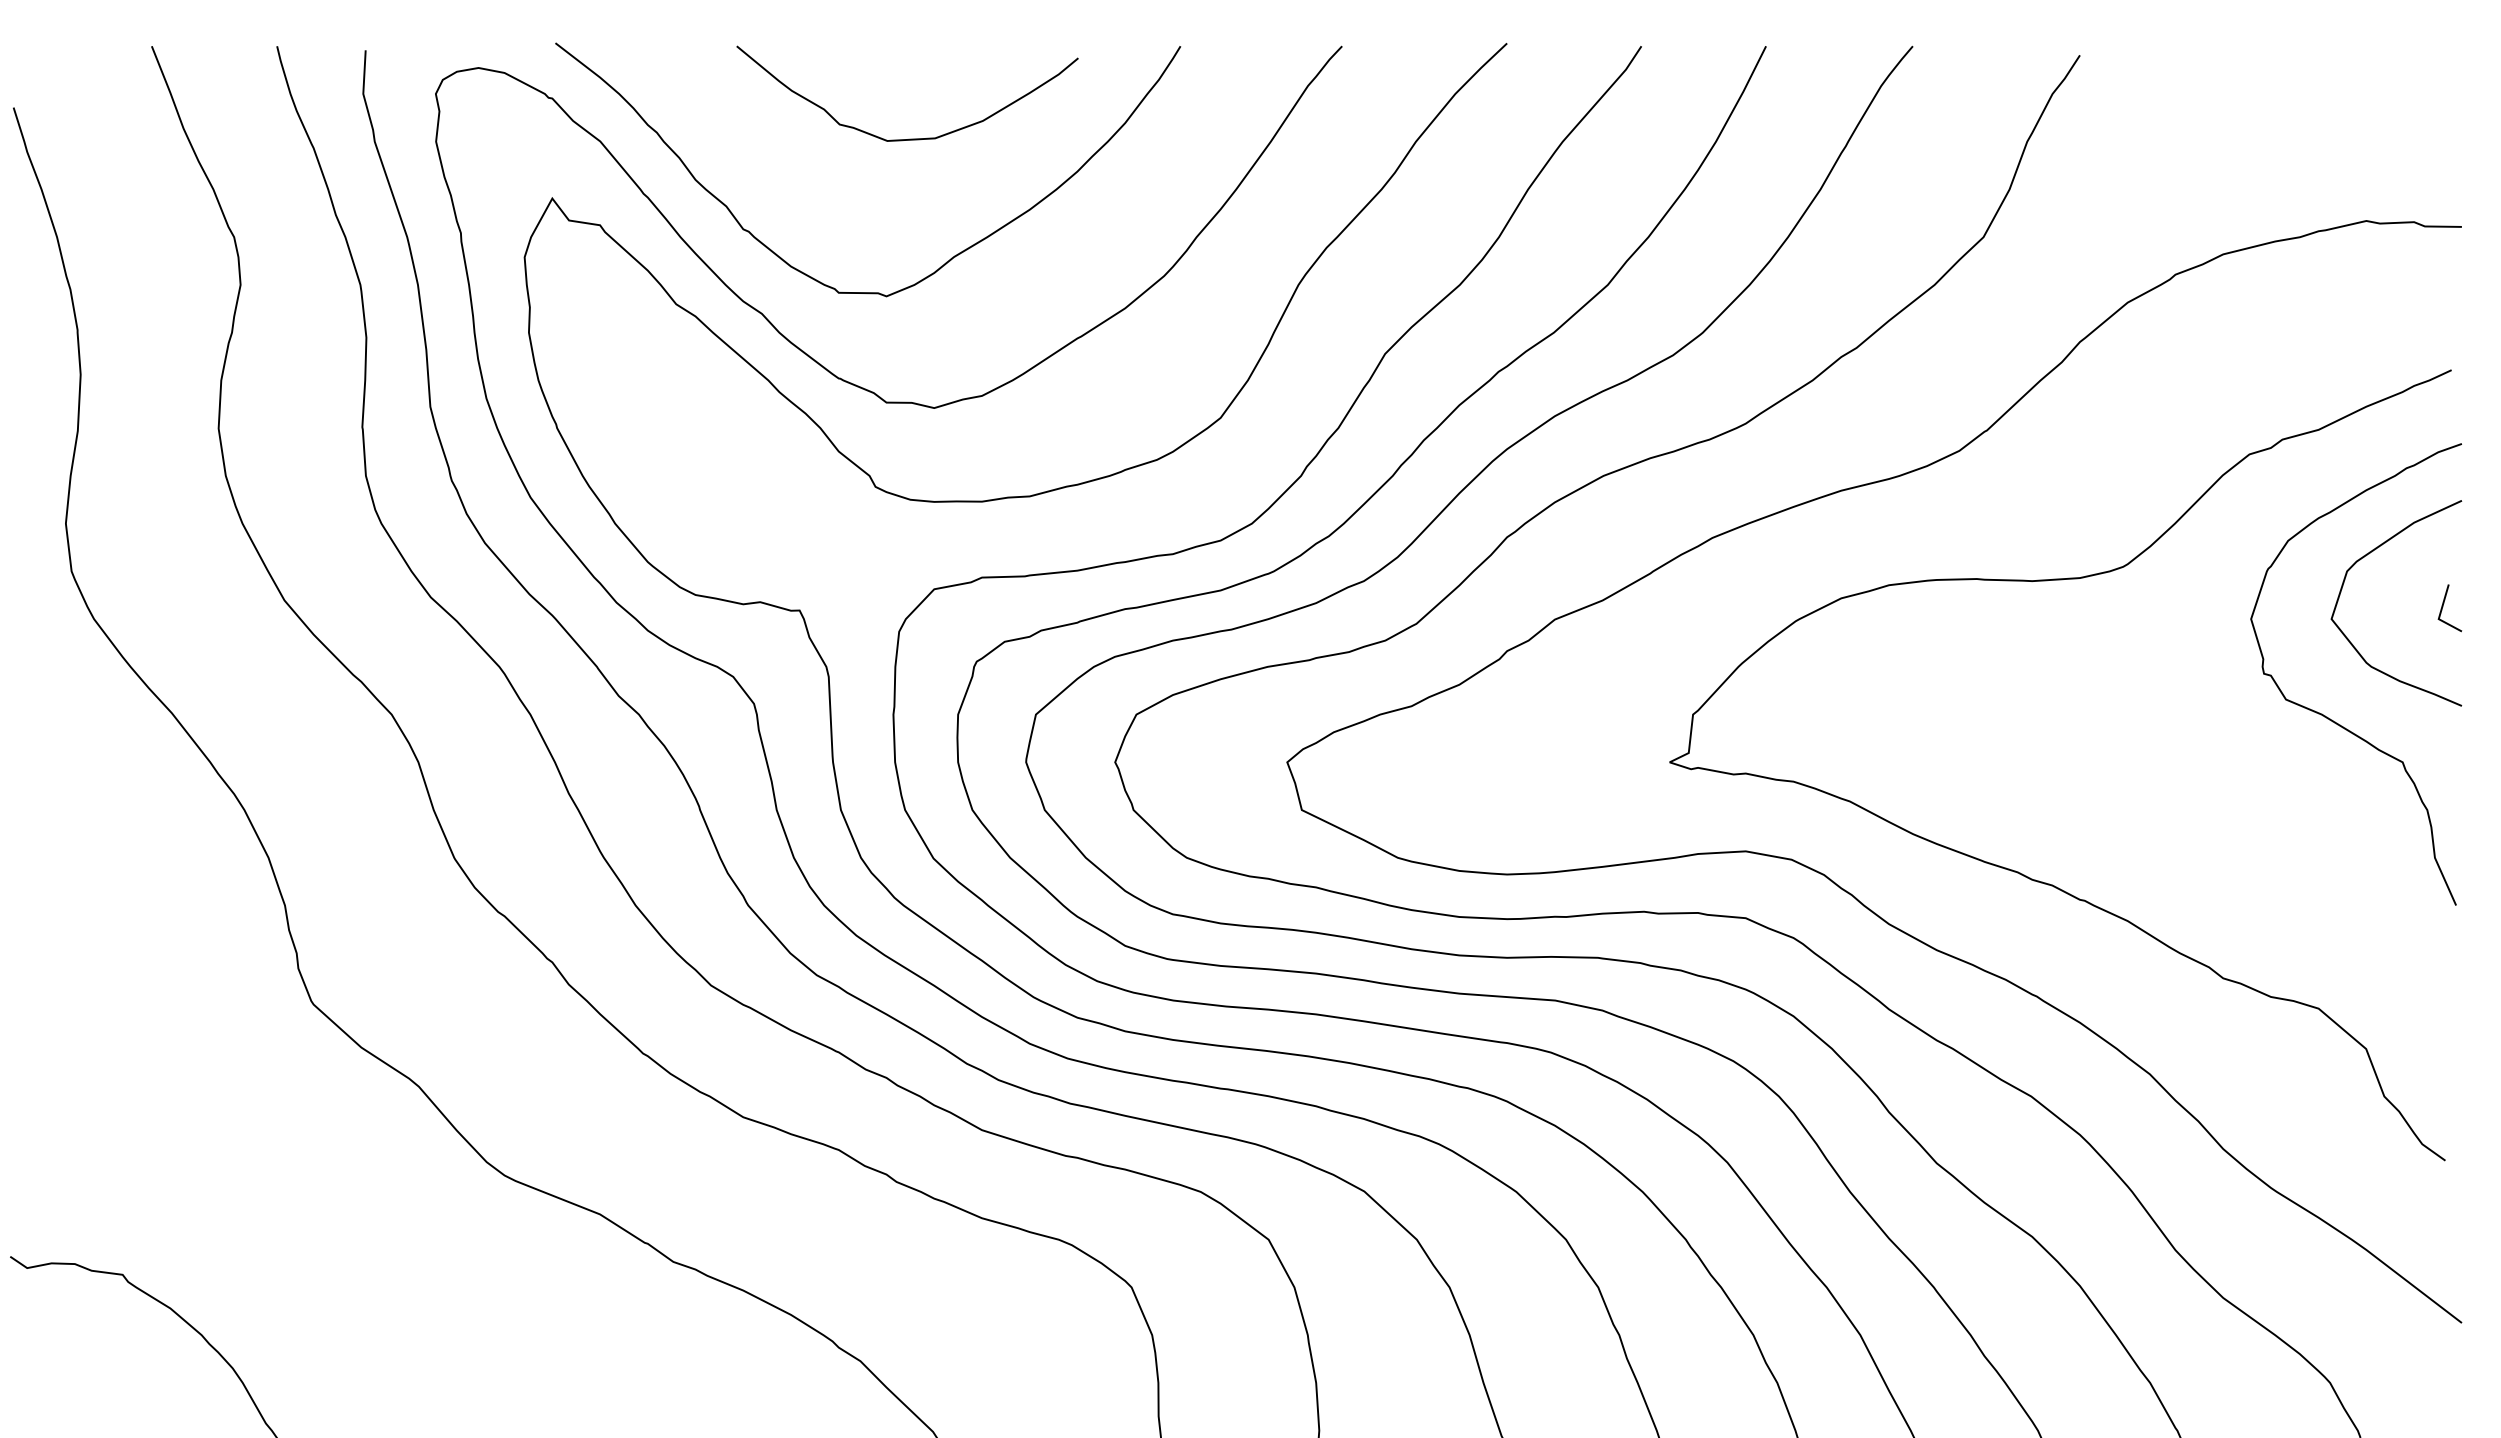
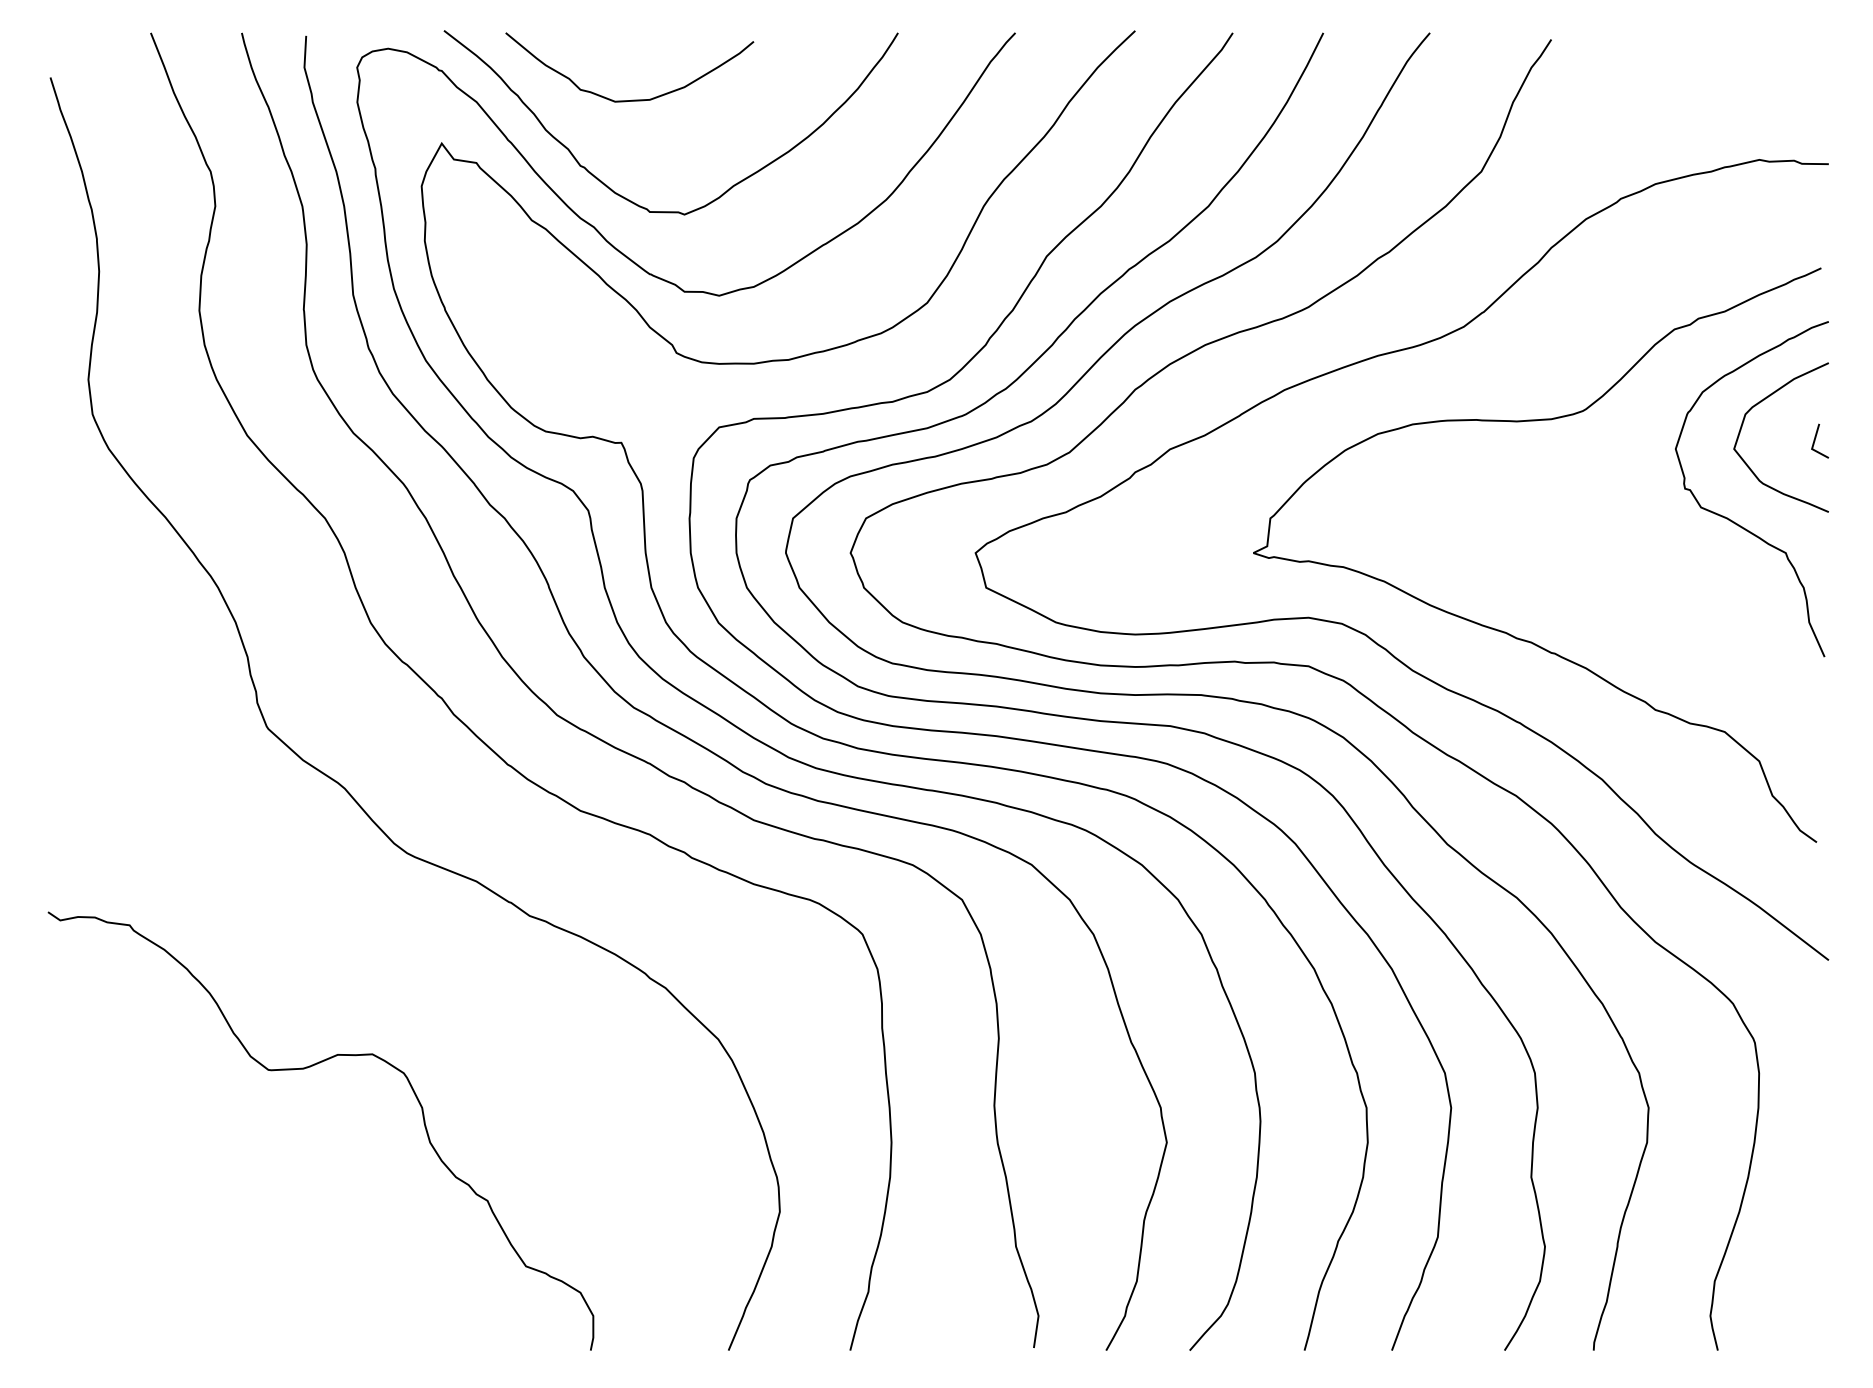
curve: (911, 137) -> (632, 99), moved

